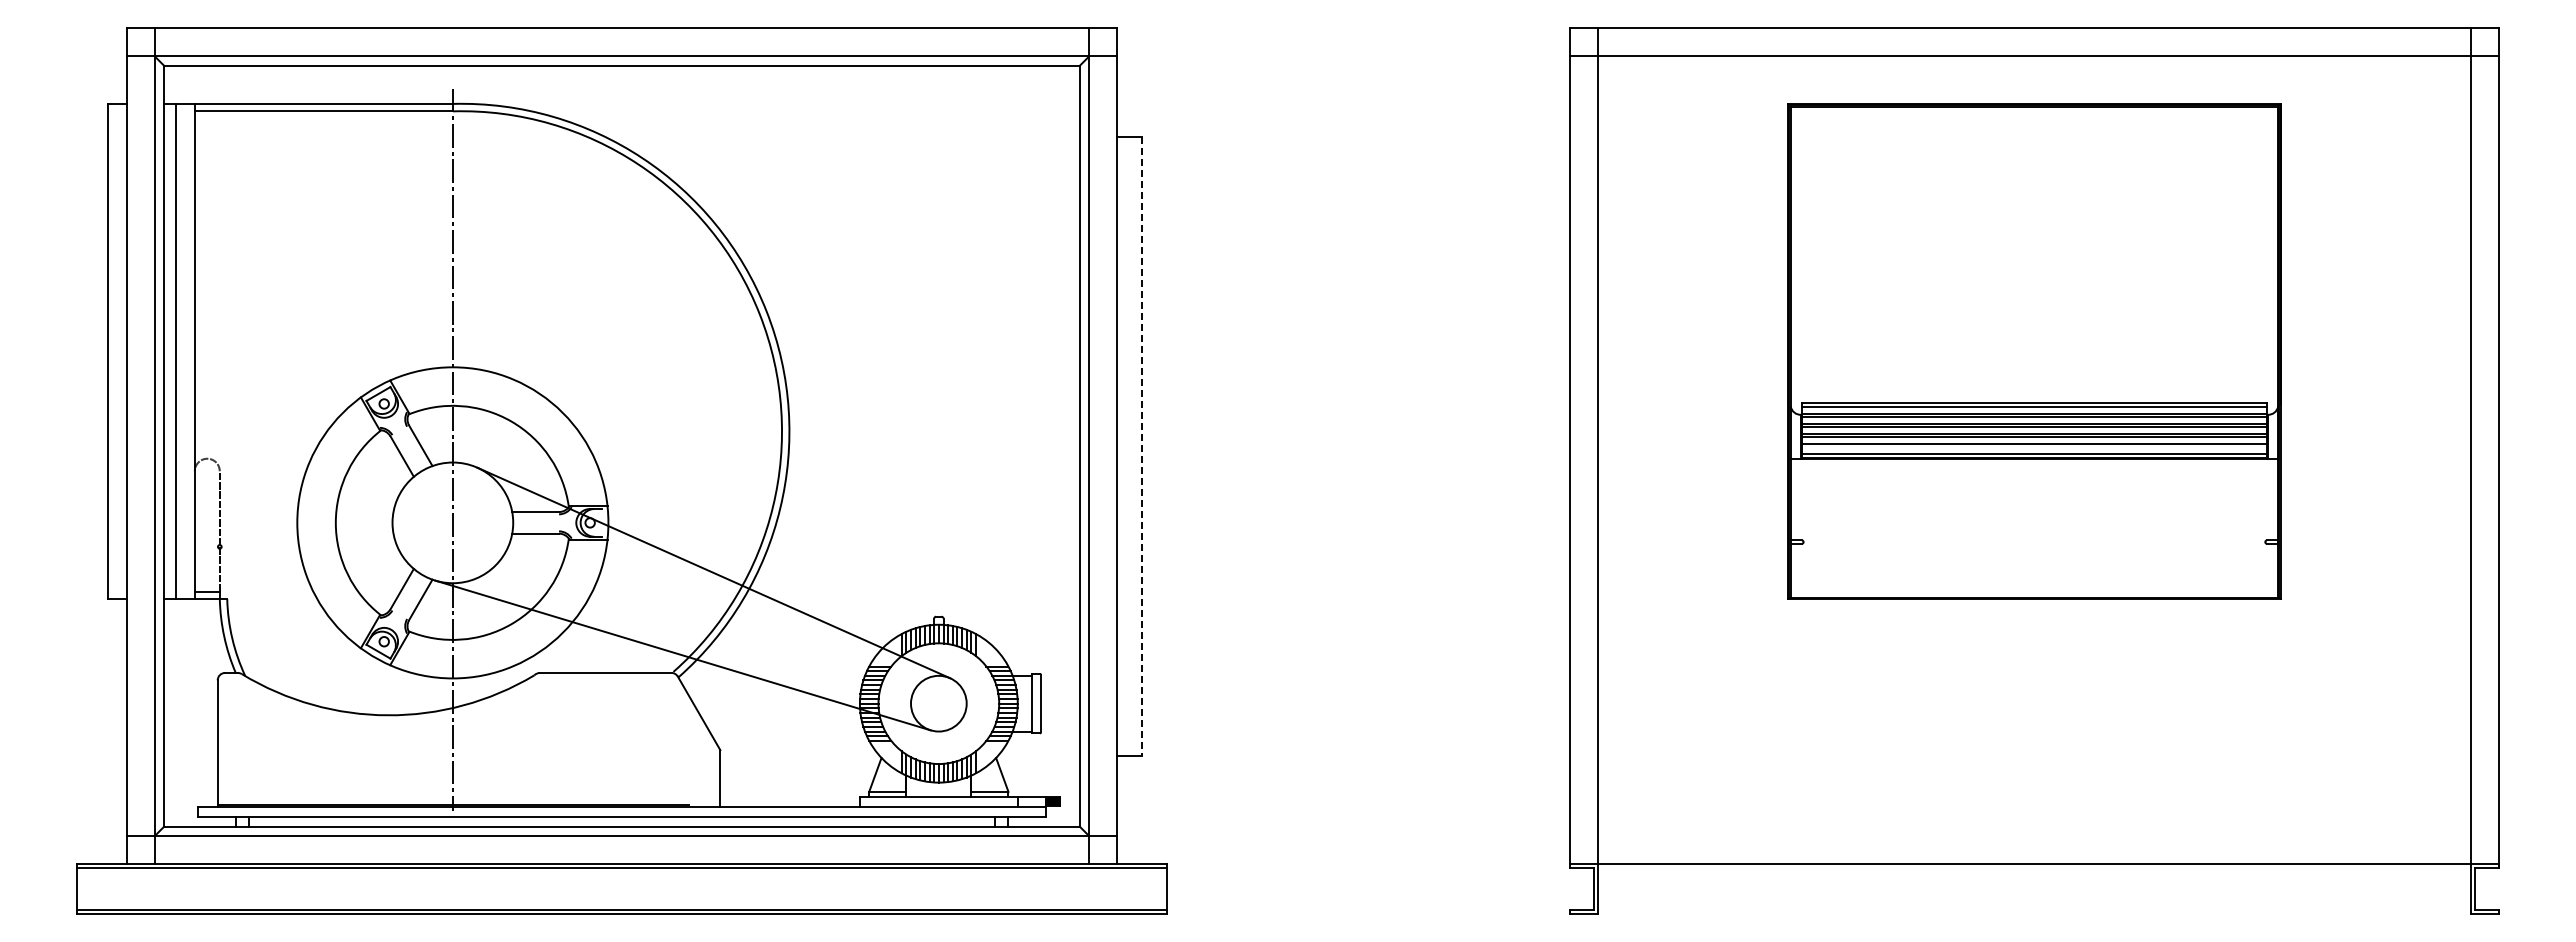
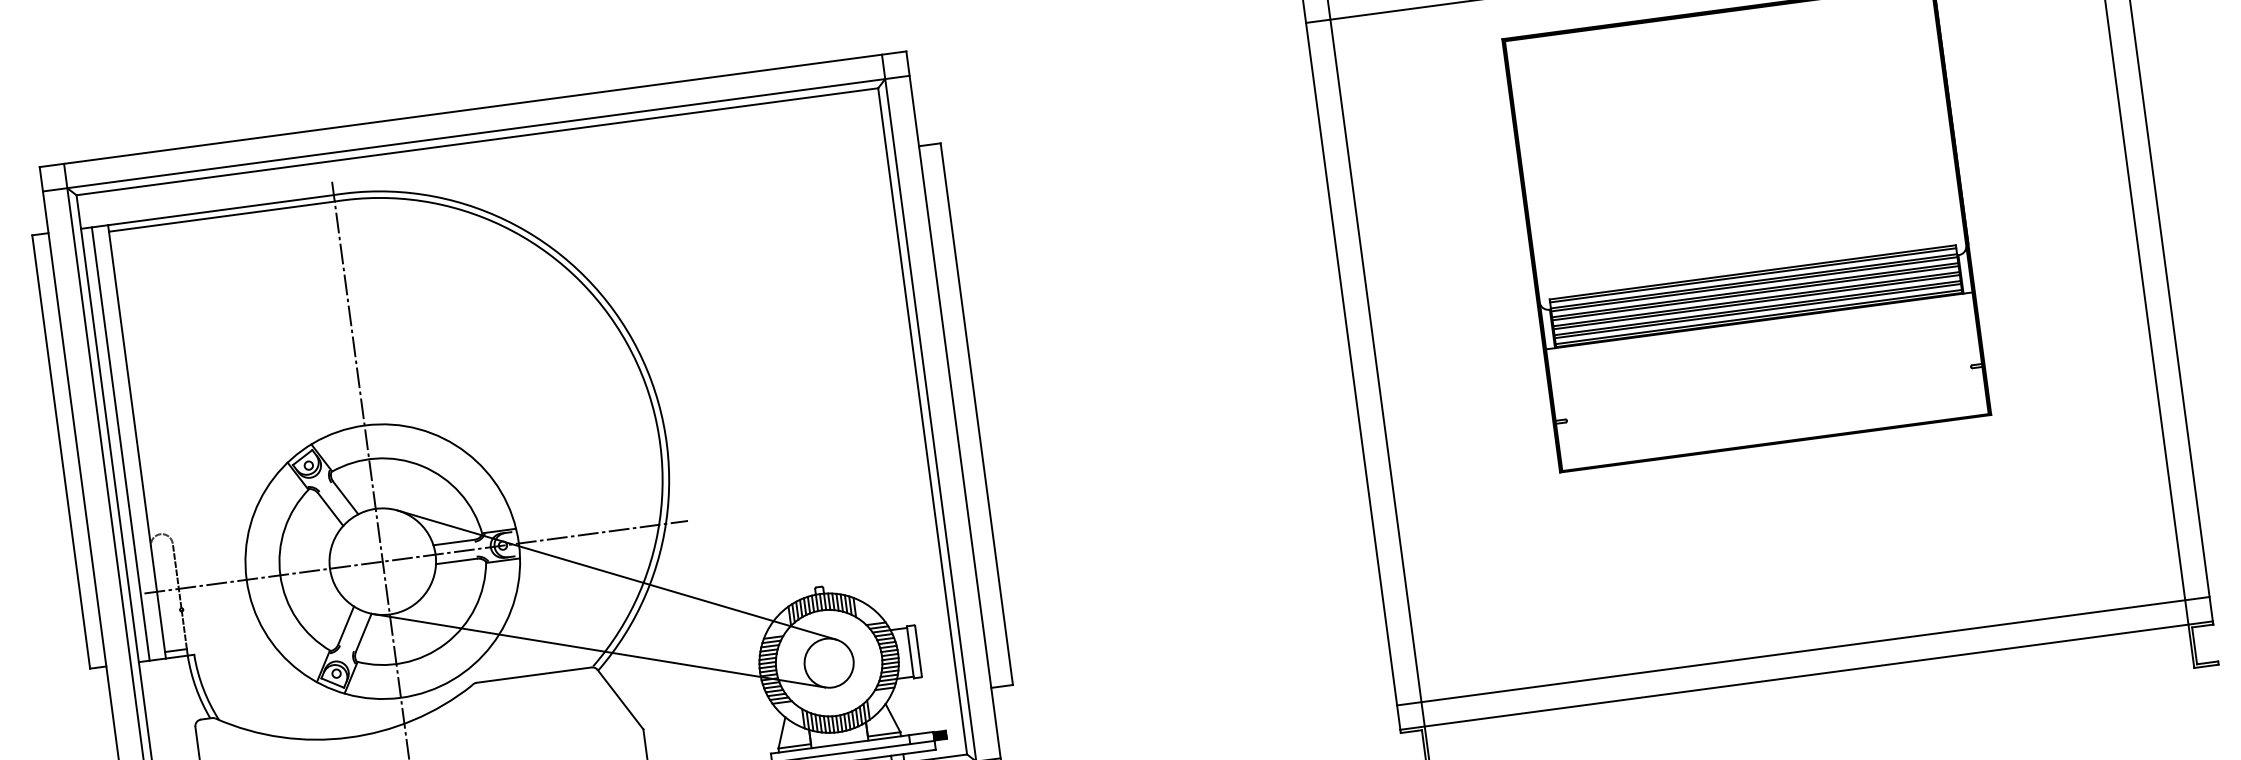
line: (1141, 446) -> (976, 414), dashed -> solid
line: (2034, 447) -> (1757, 311), added
line: (490, 522) -> (415, 556), added
line: (2034, 836) -> (1803, 651), added

